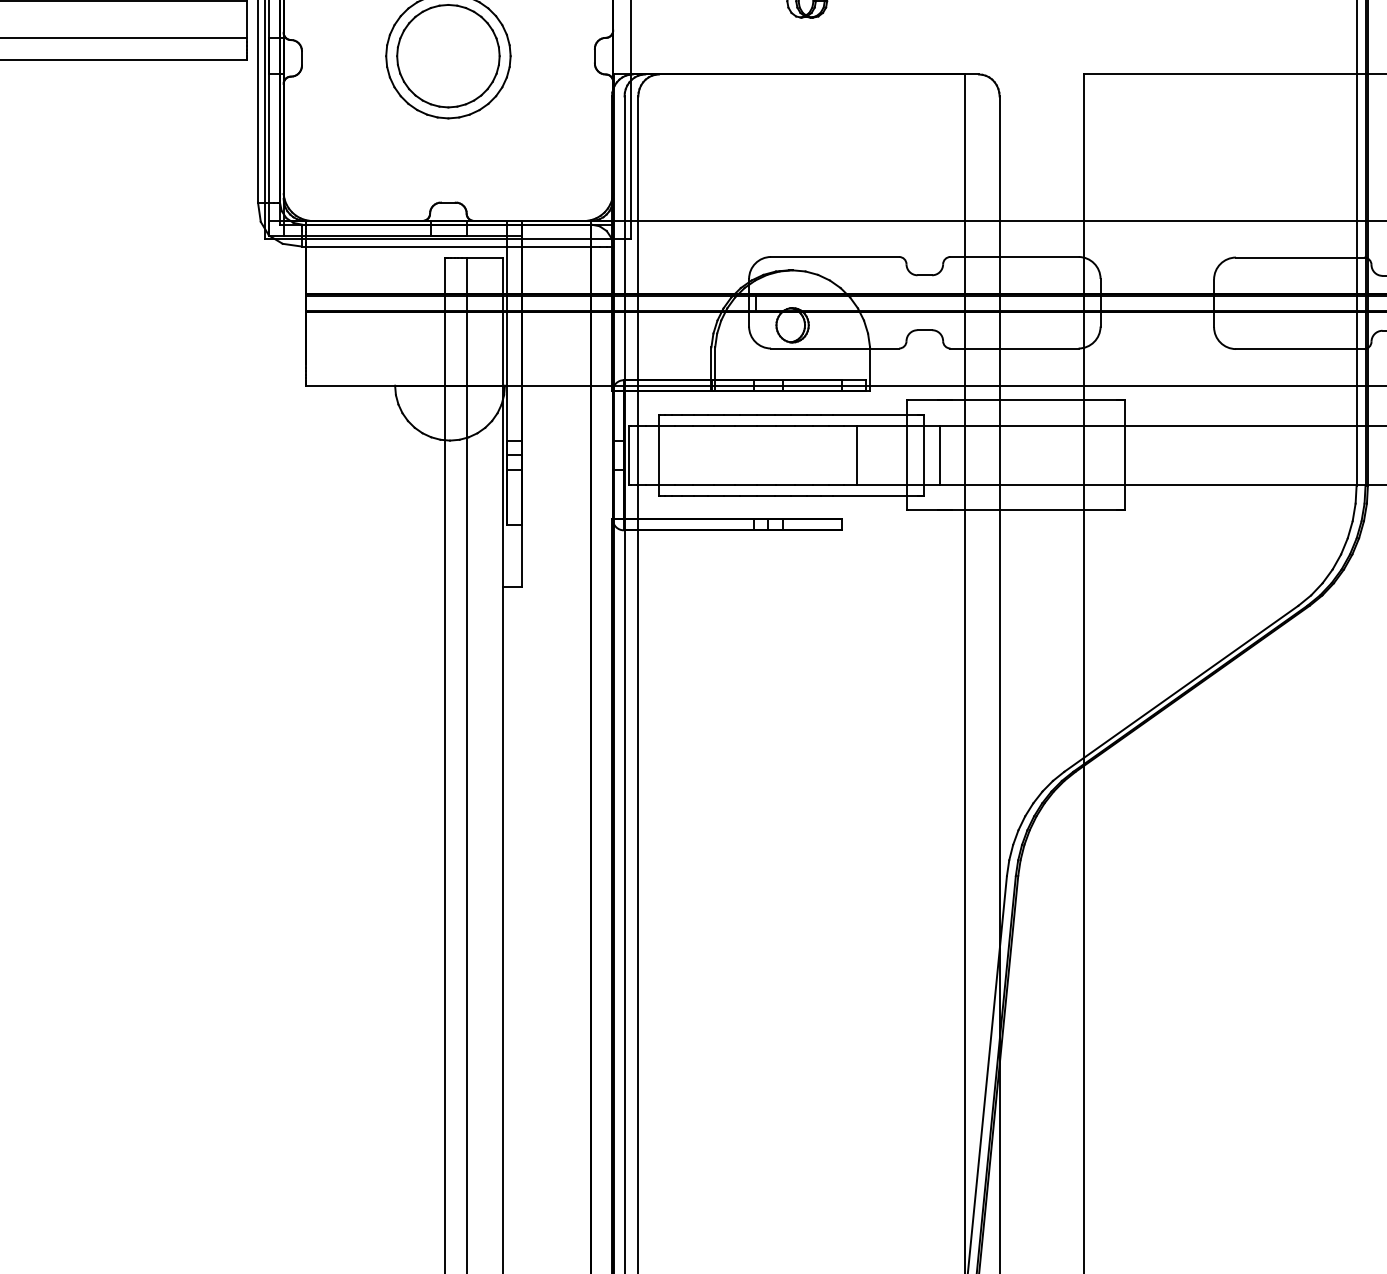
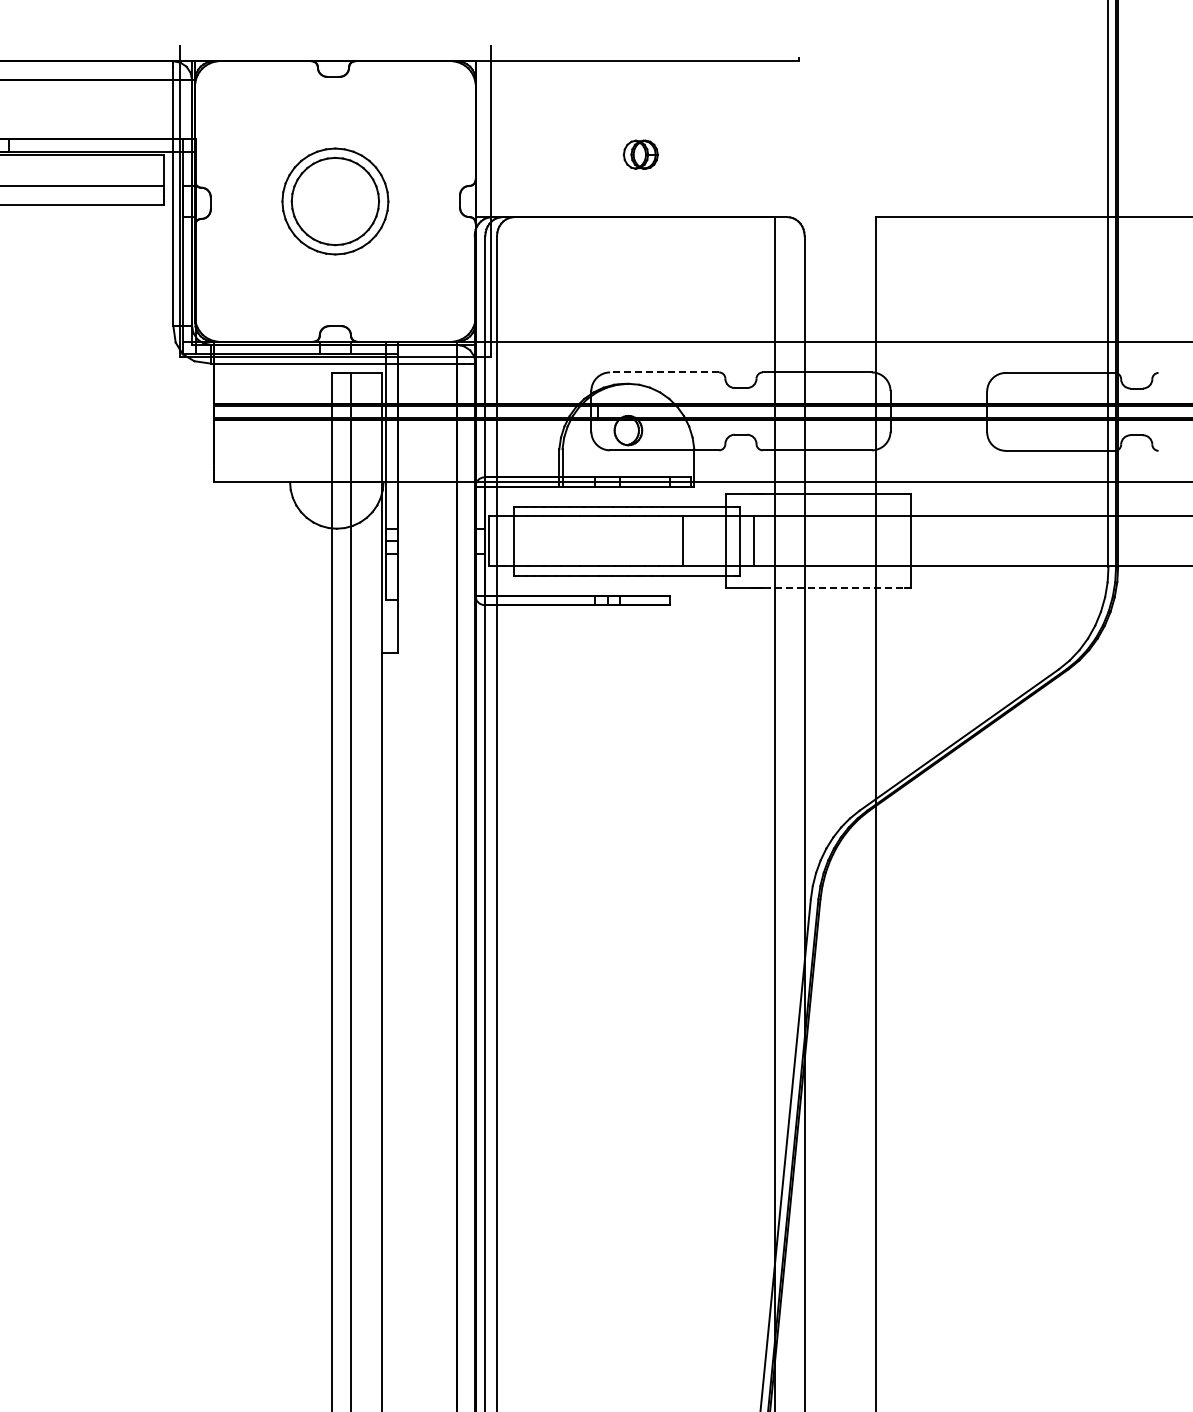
line: (835, 257) -> (664, 372), solid -> dashed
line: (1034, 509) -> (834, 587), solid -> dashed

